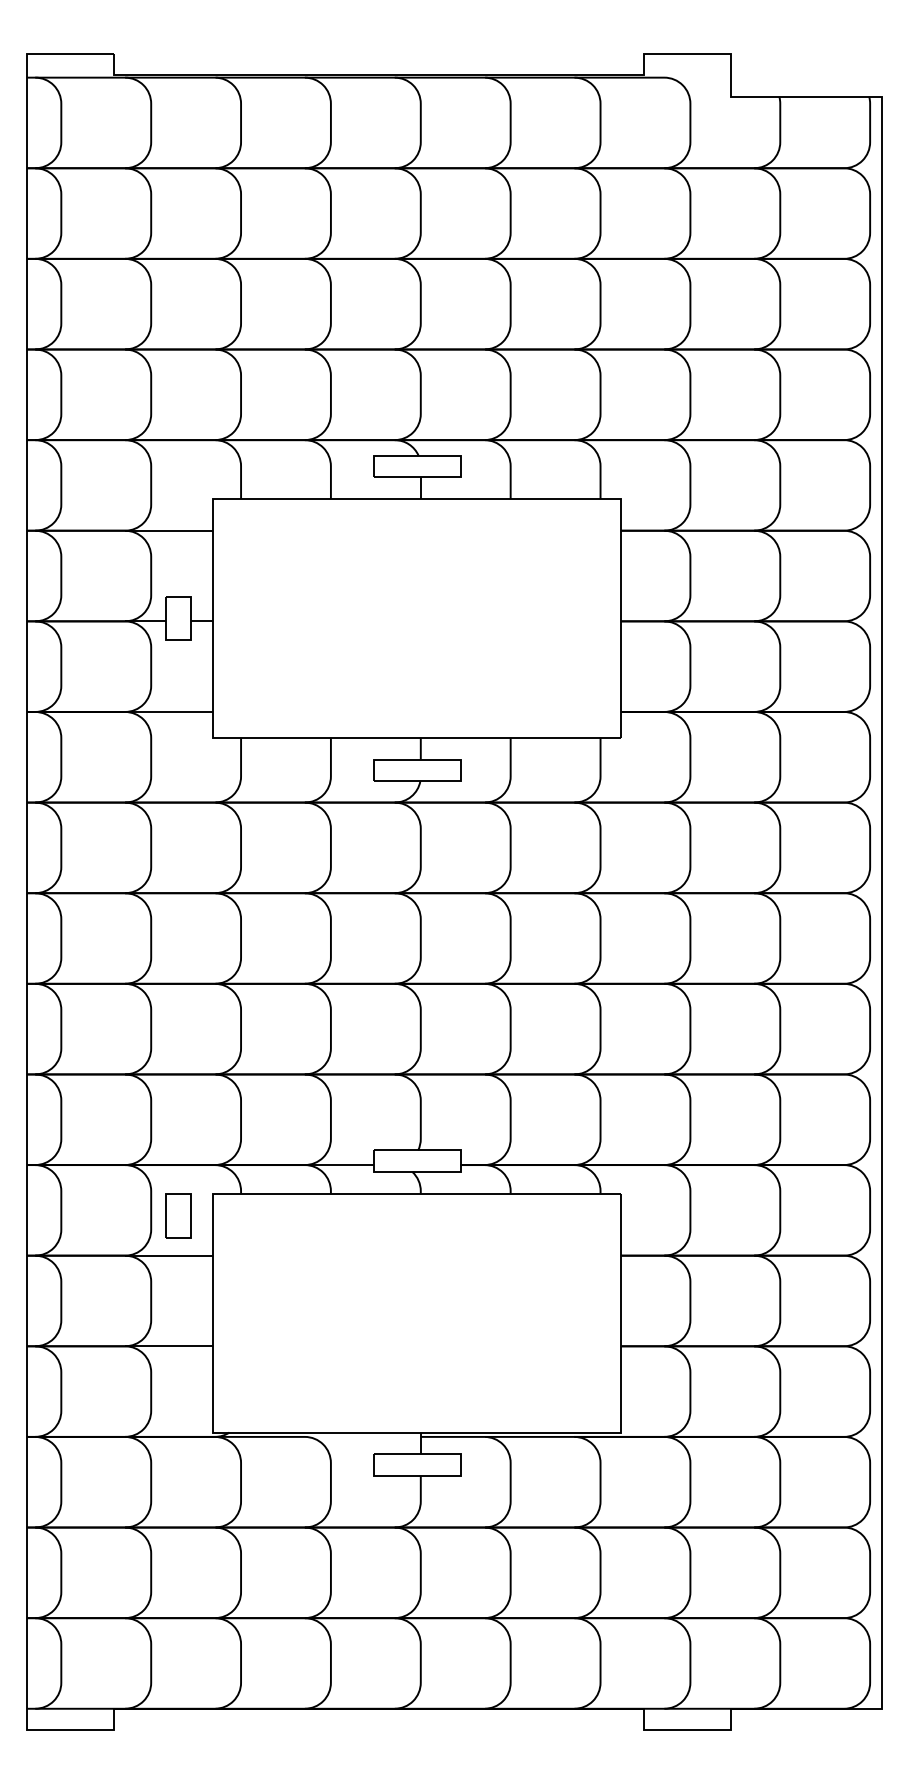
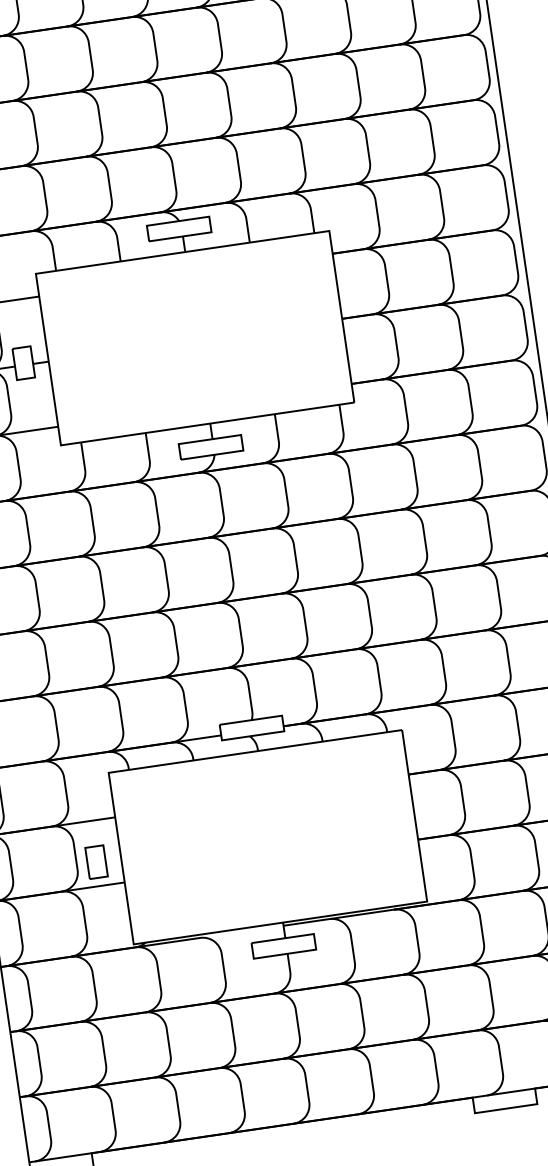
part: (178, 1215) -> (96, 861), moved

